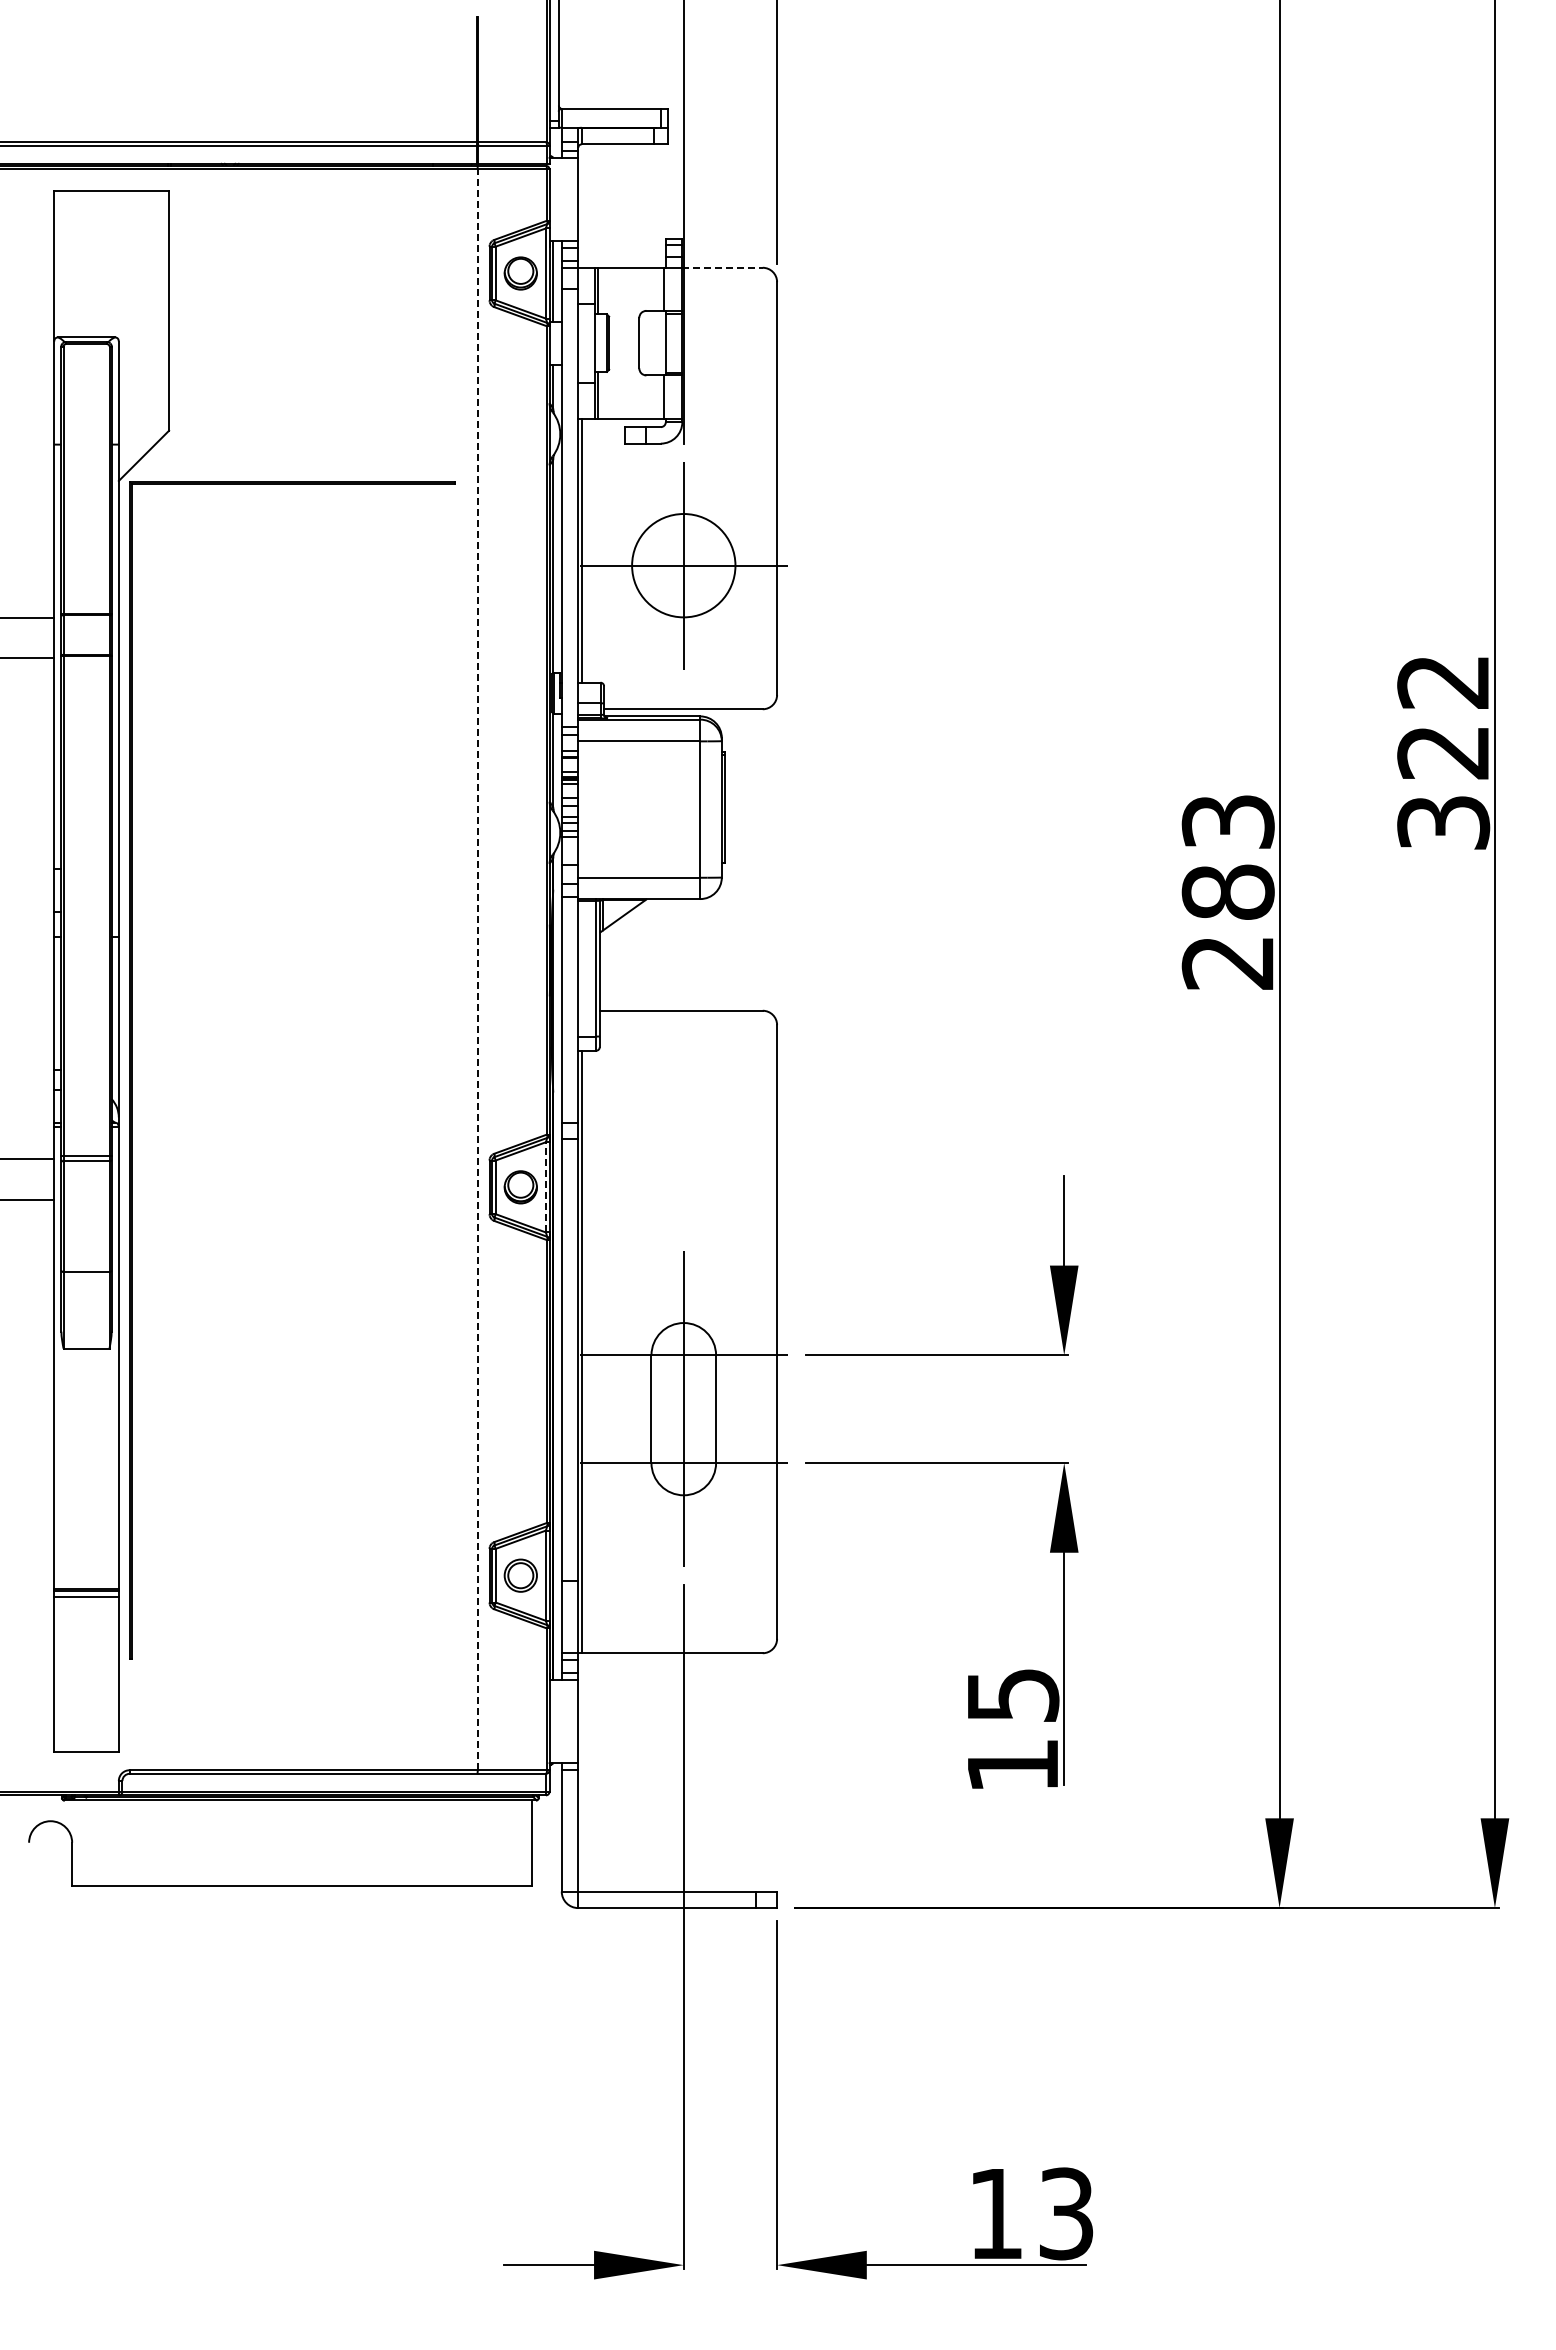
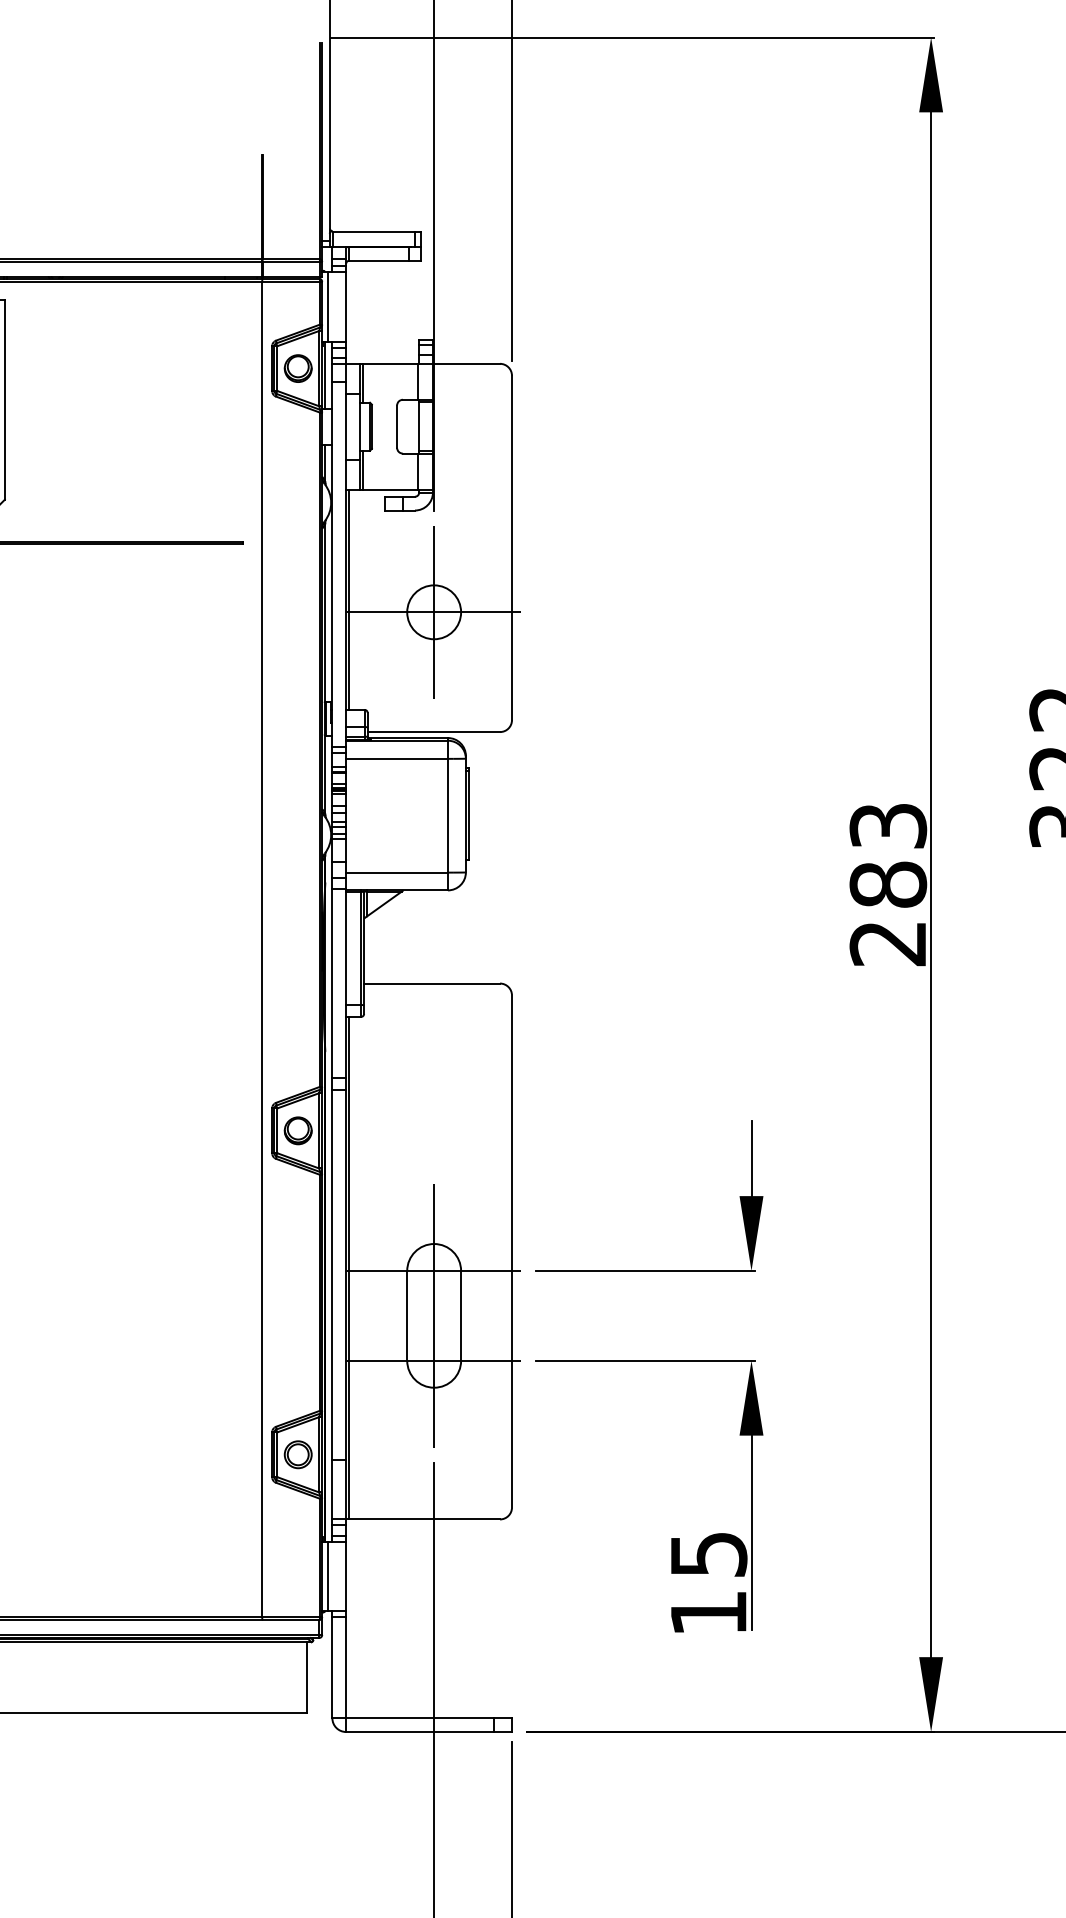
line: (556, 199) -> (328, 306), added
line: (723, 267) -> (467, 363), dashed -> solid
circle: (683, 565) -> (433, 612), size x0.62
line: (477, 969) -> (262, 949), dashed -> solid
line: (545, 1186) -> (318, 1130), dashed -> solid
line: (556, 1721) -> (328, 1576), added

